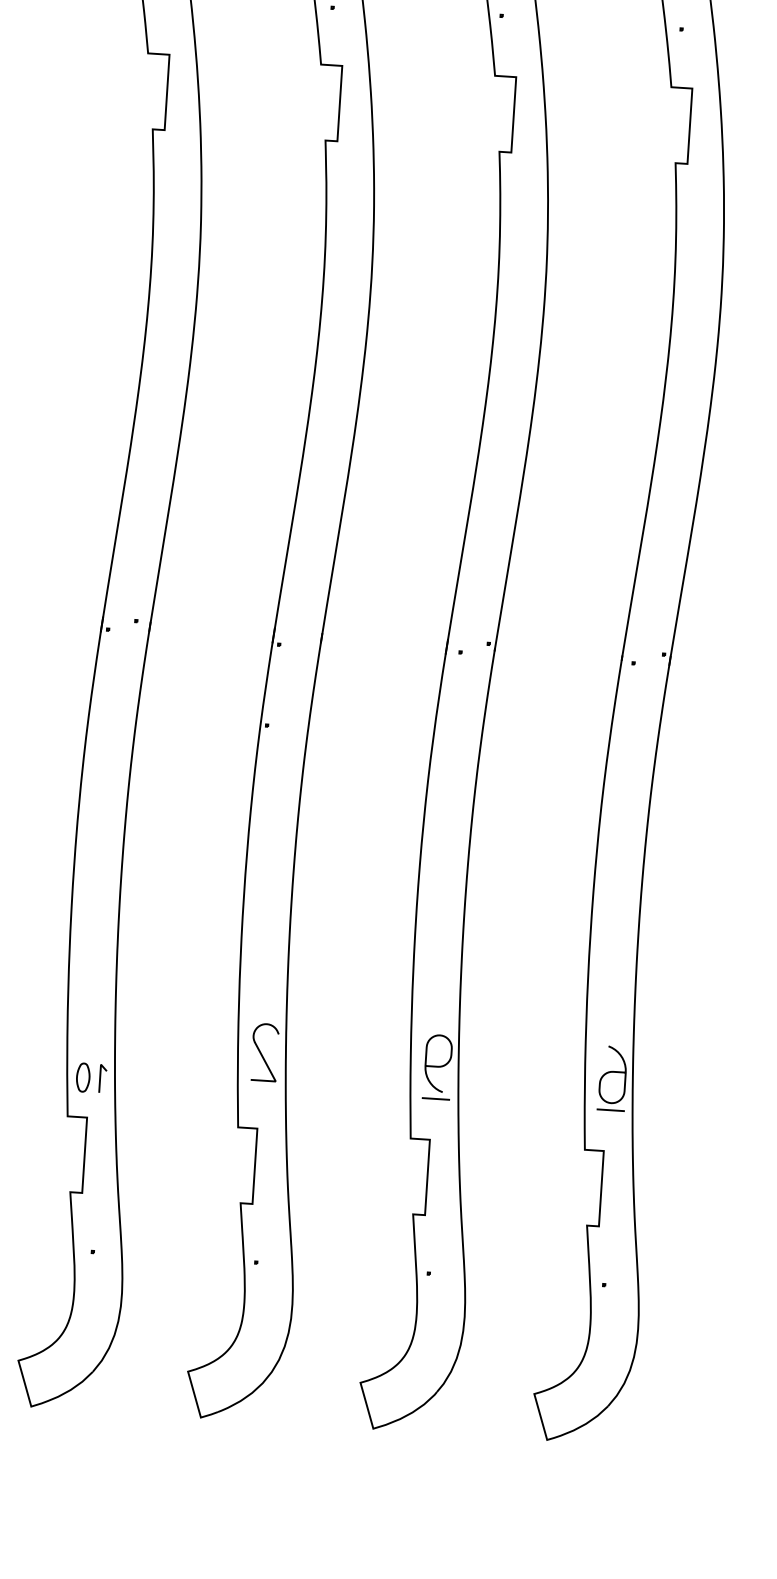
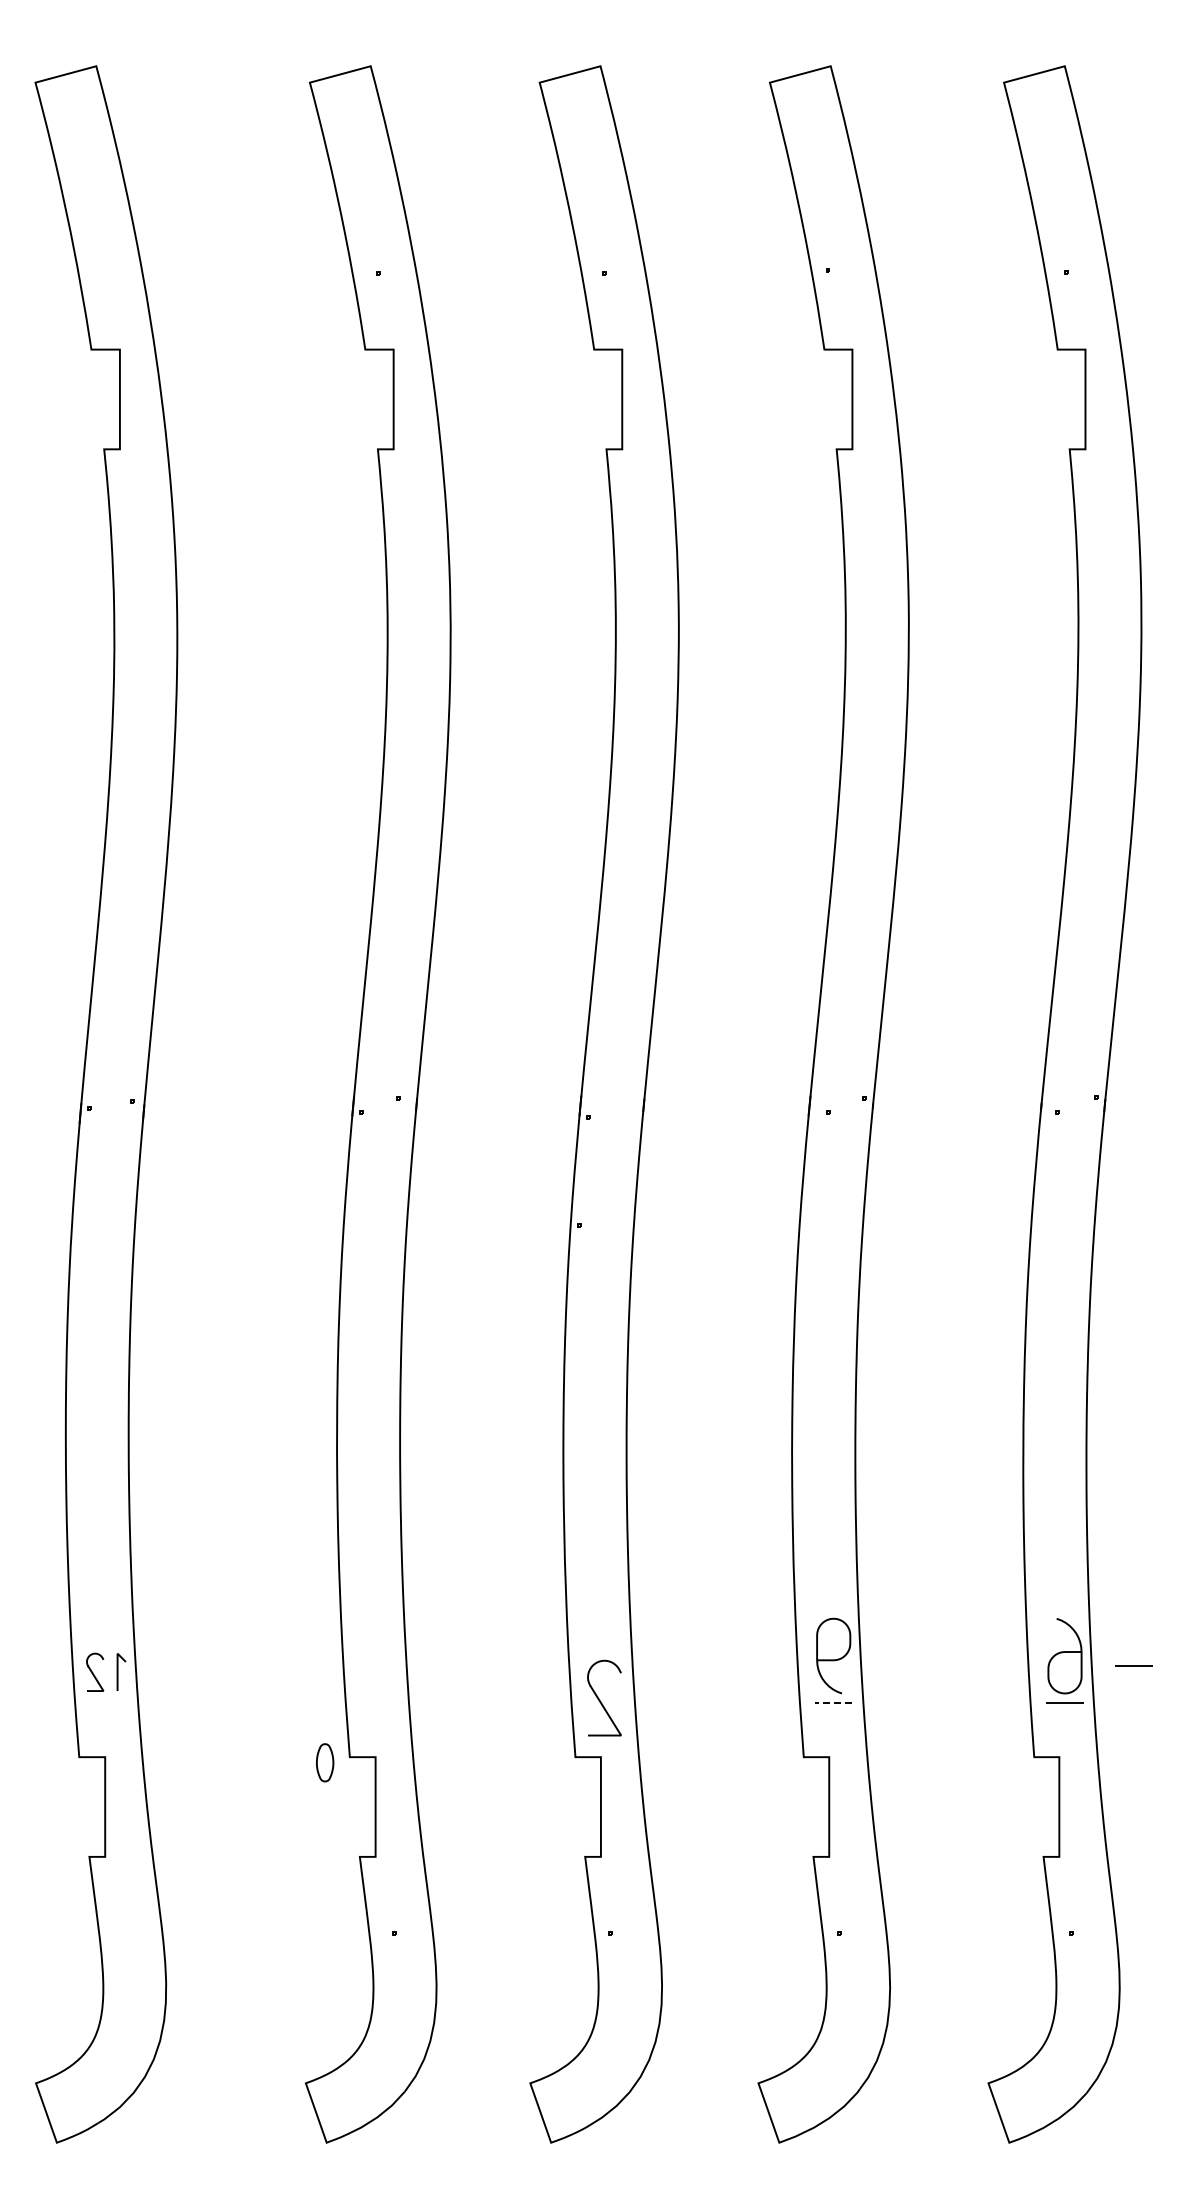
curve: (261, 1054) -> (600, 1700), moved
curve: (88, 1077) -> (332, 1762), moved
line: (100, 1078) -> (390, 1704), removed
line: (664, 1085) -> (1133, 1665), added
line: (435, 1098) -> (833, 1702), solid -> dashed

